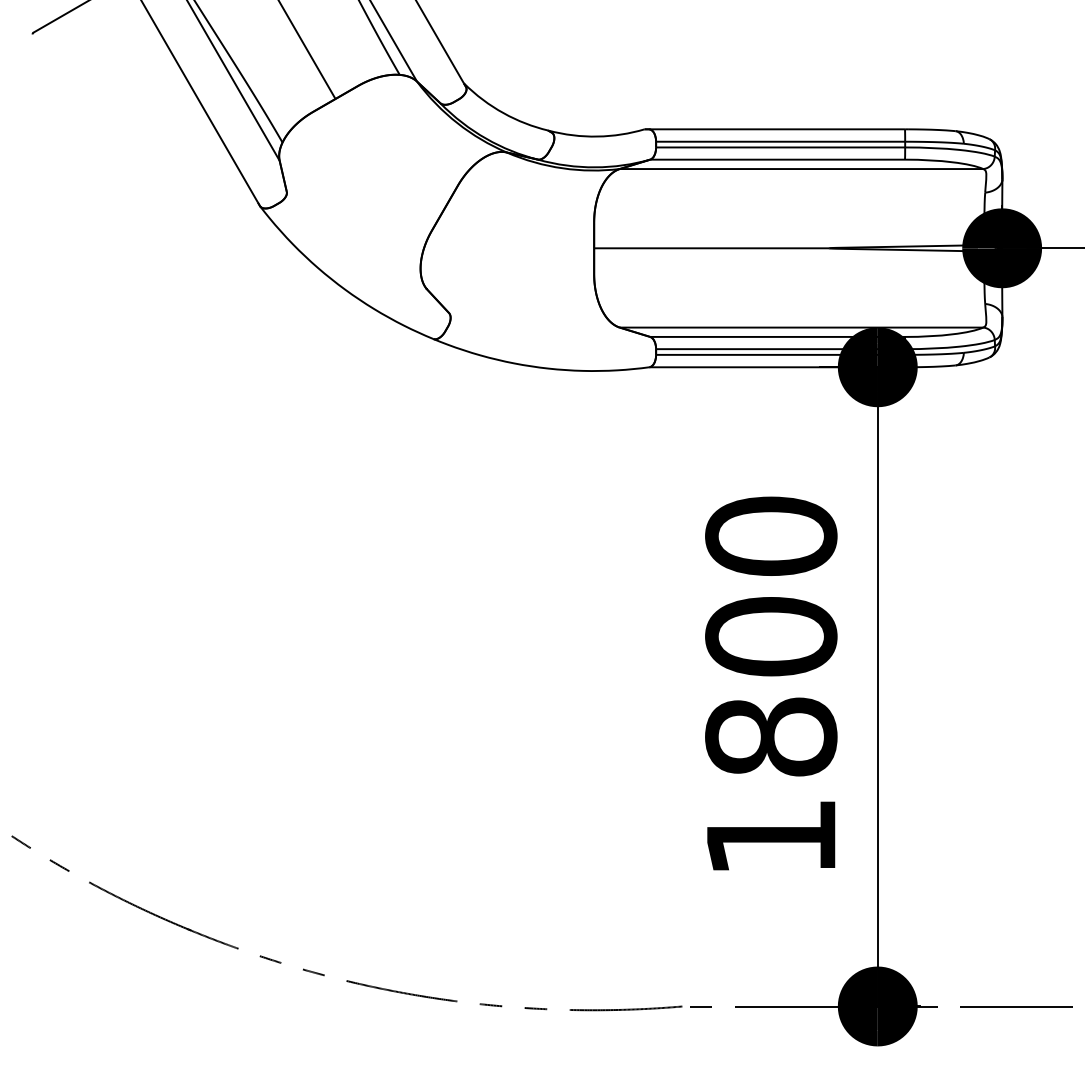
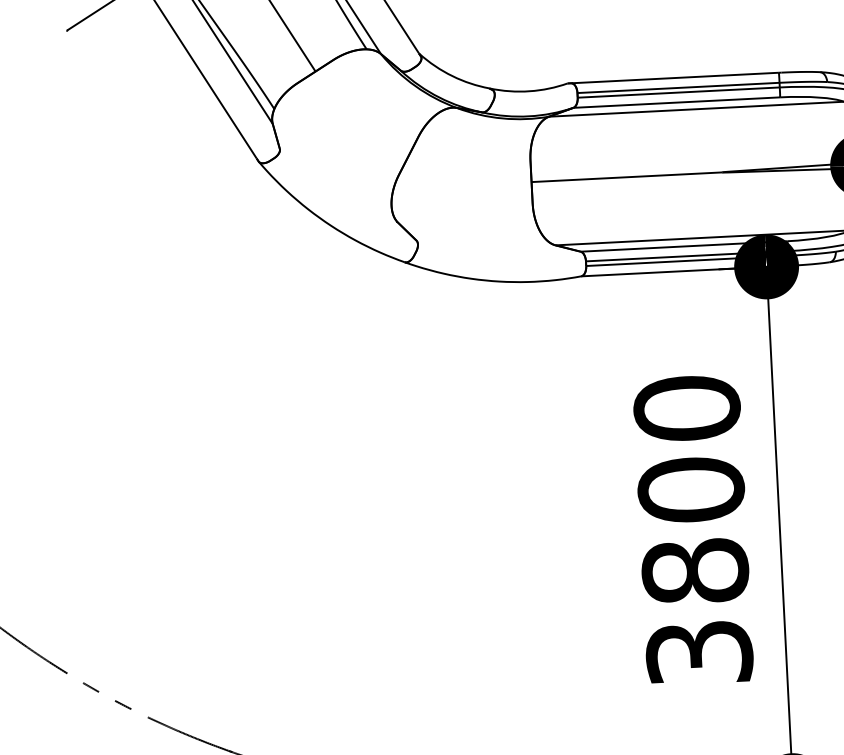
text: (771, 837) -> (699, 652), 1800 -> 3800

